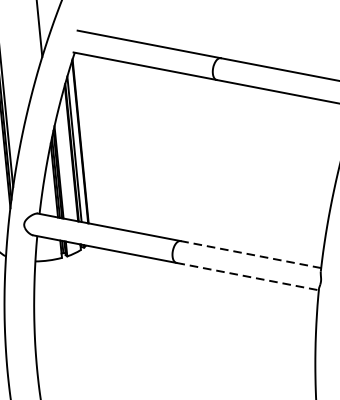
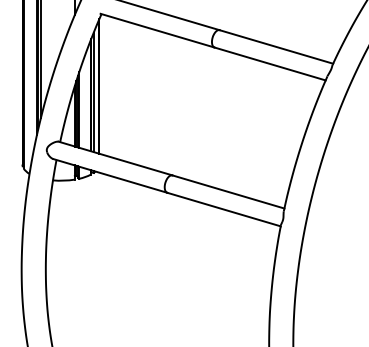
line: (250, 254) -> (228, 191), dashed -> solid
line: (248, 276) -> (224, 209), dashed -> solid

